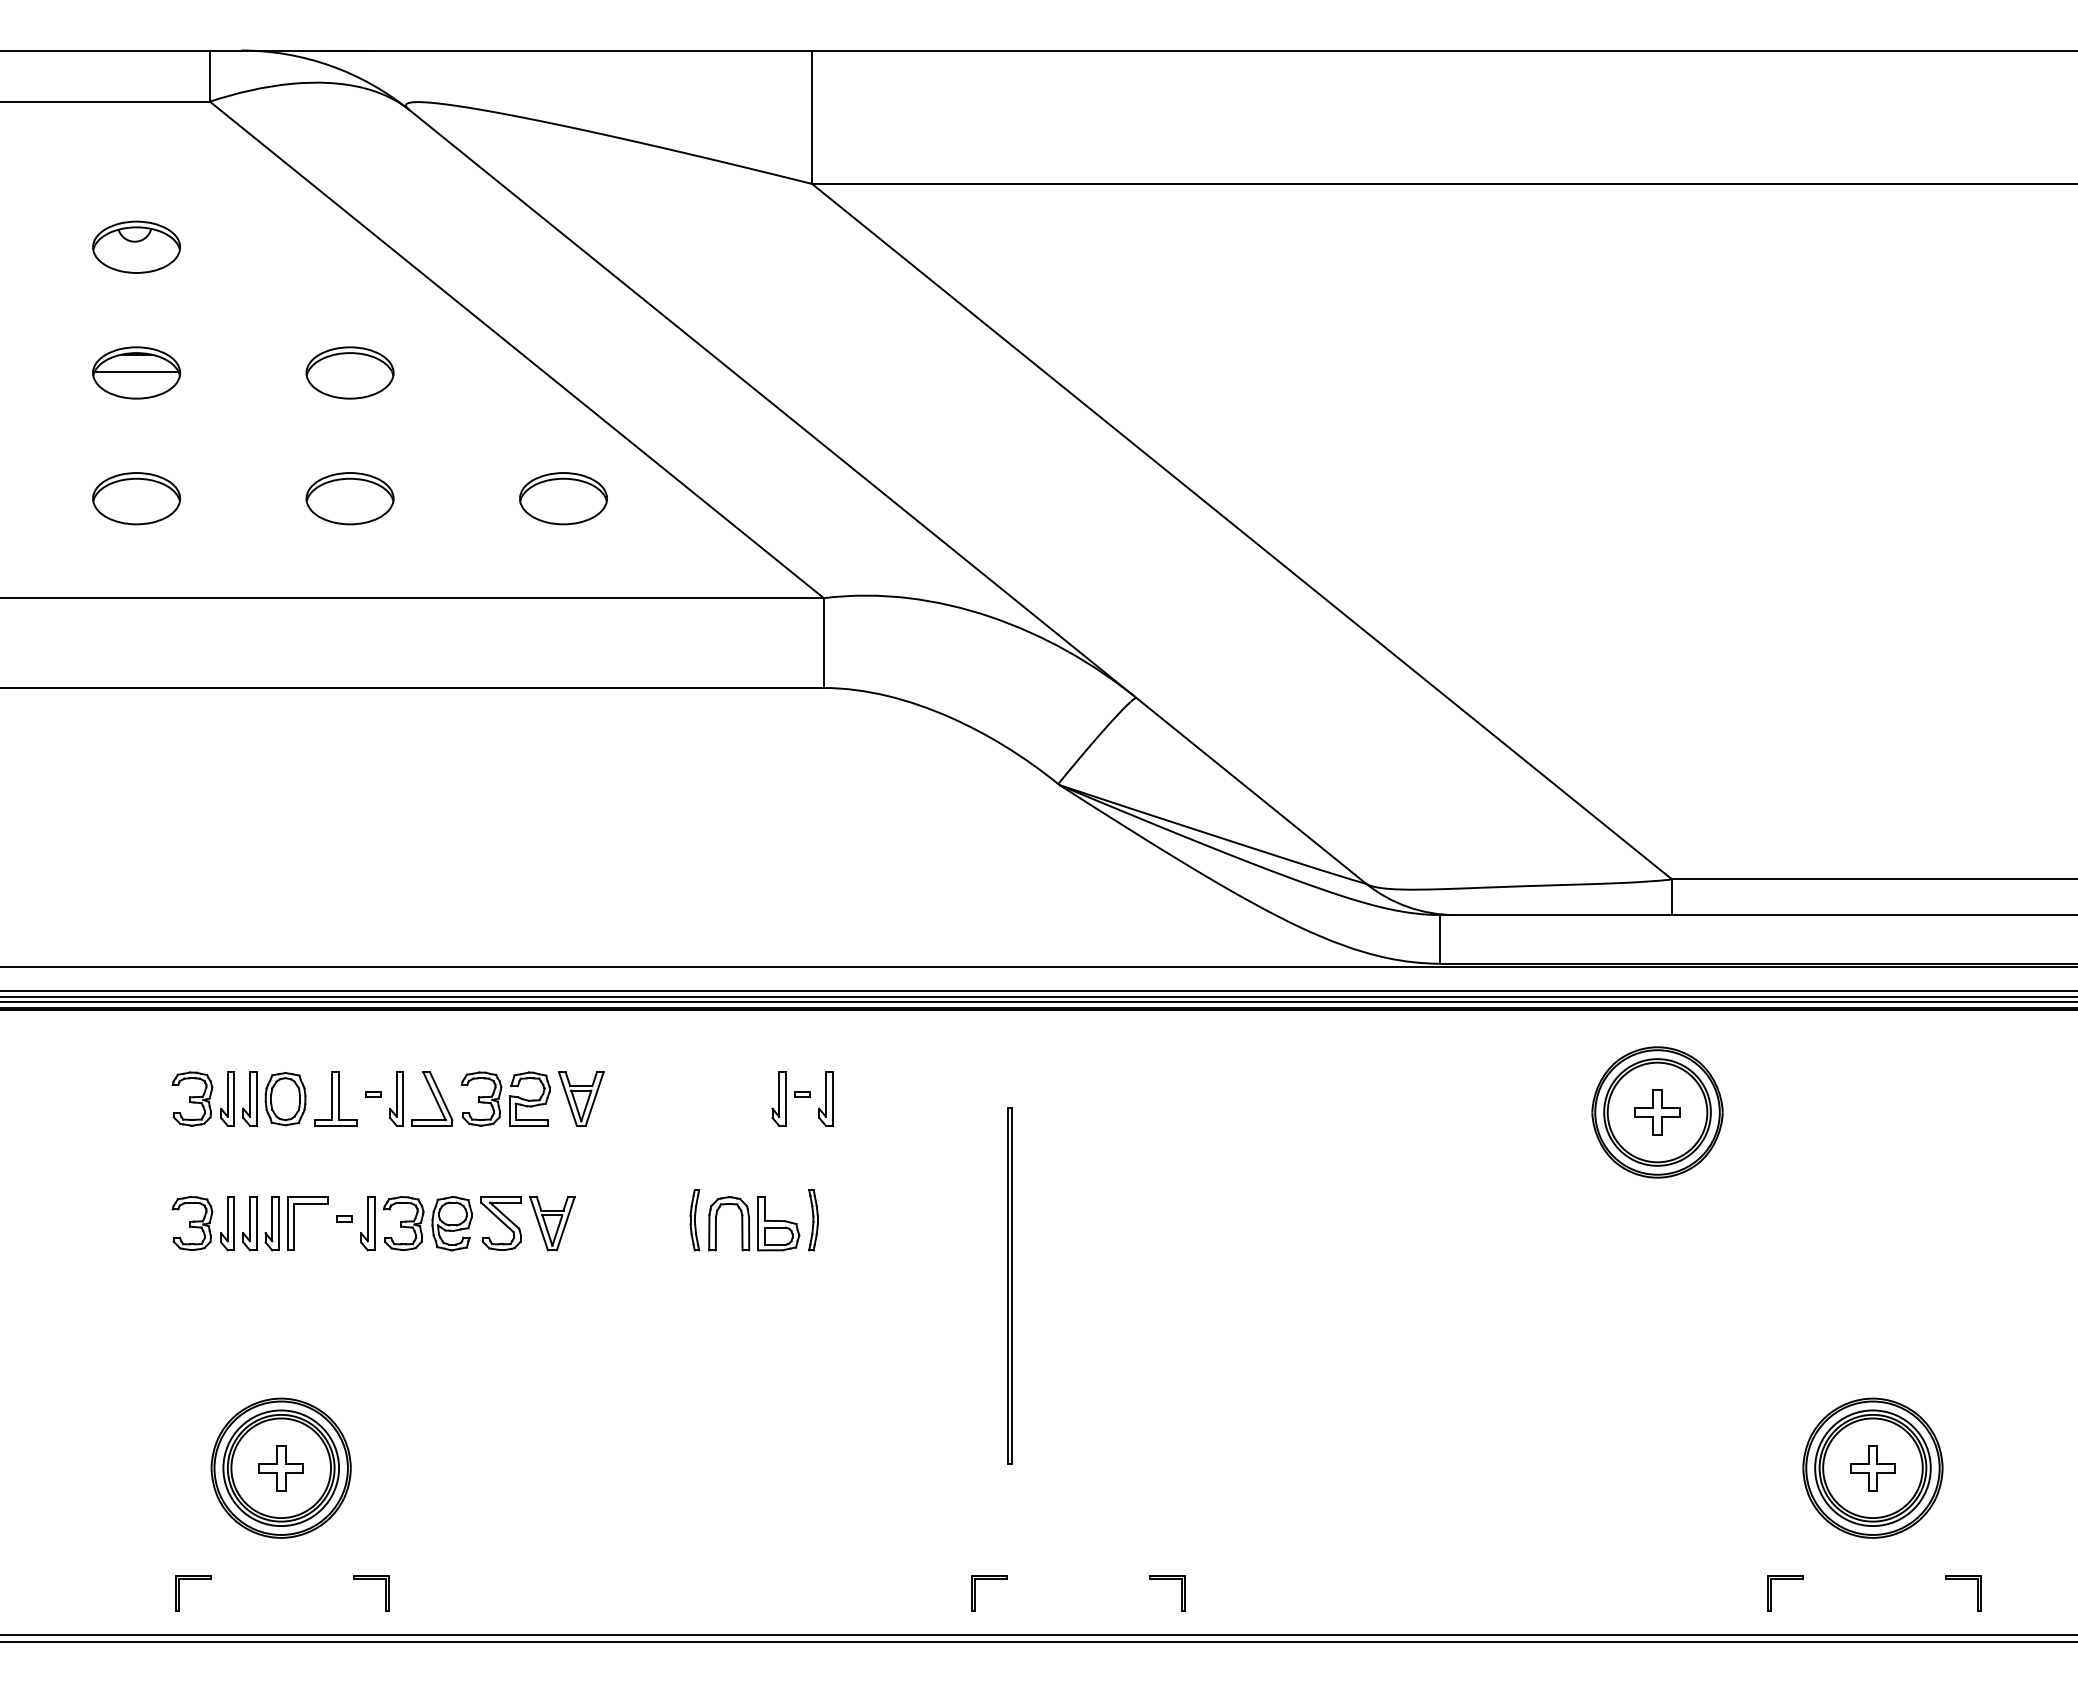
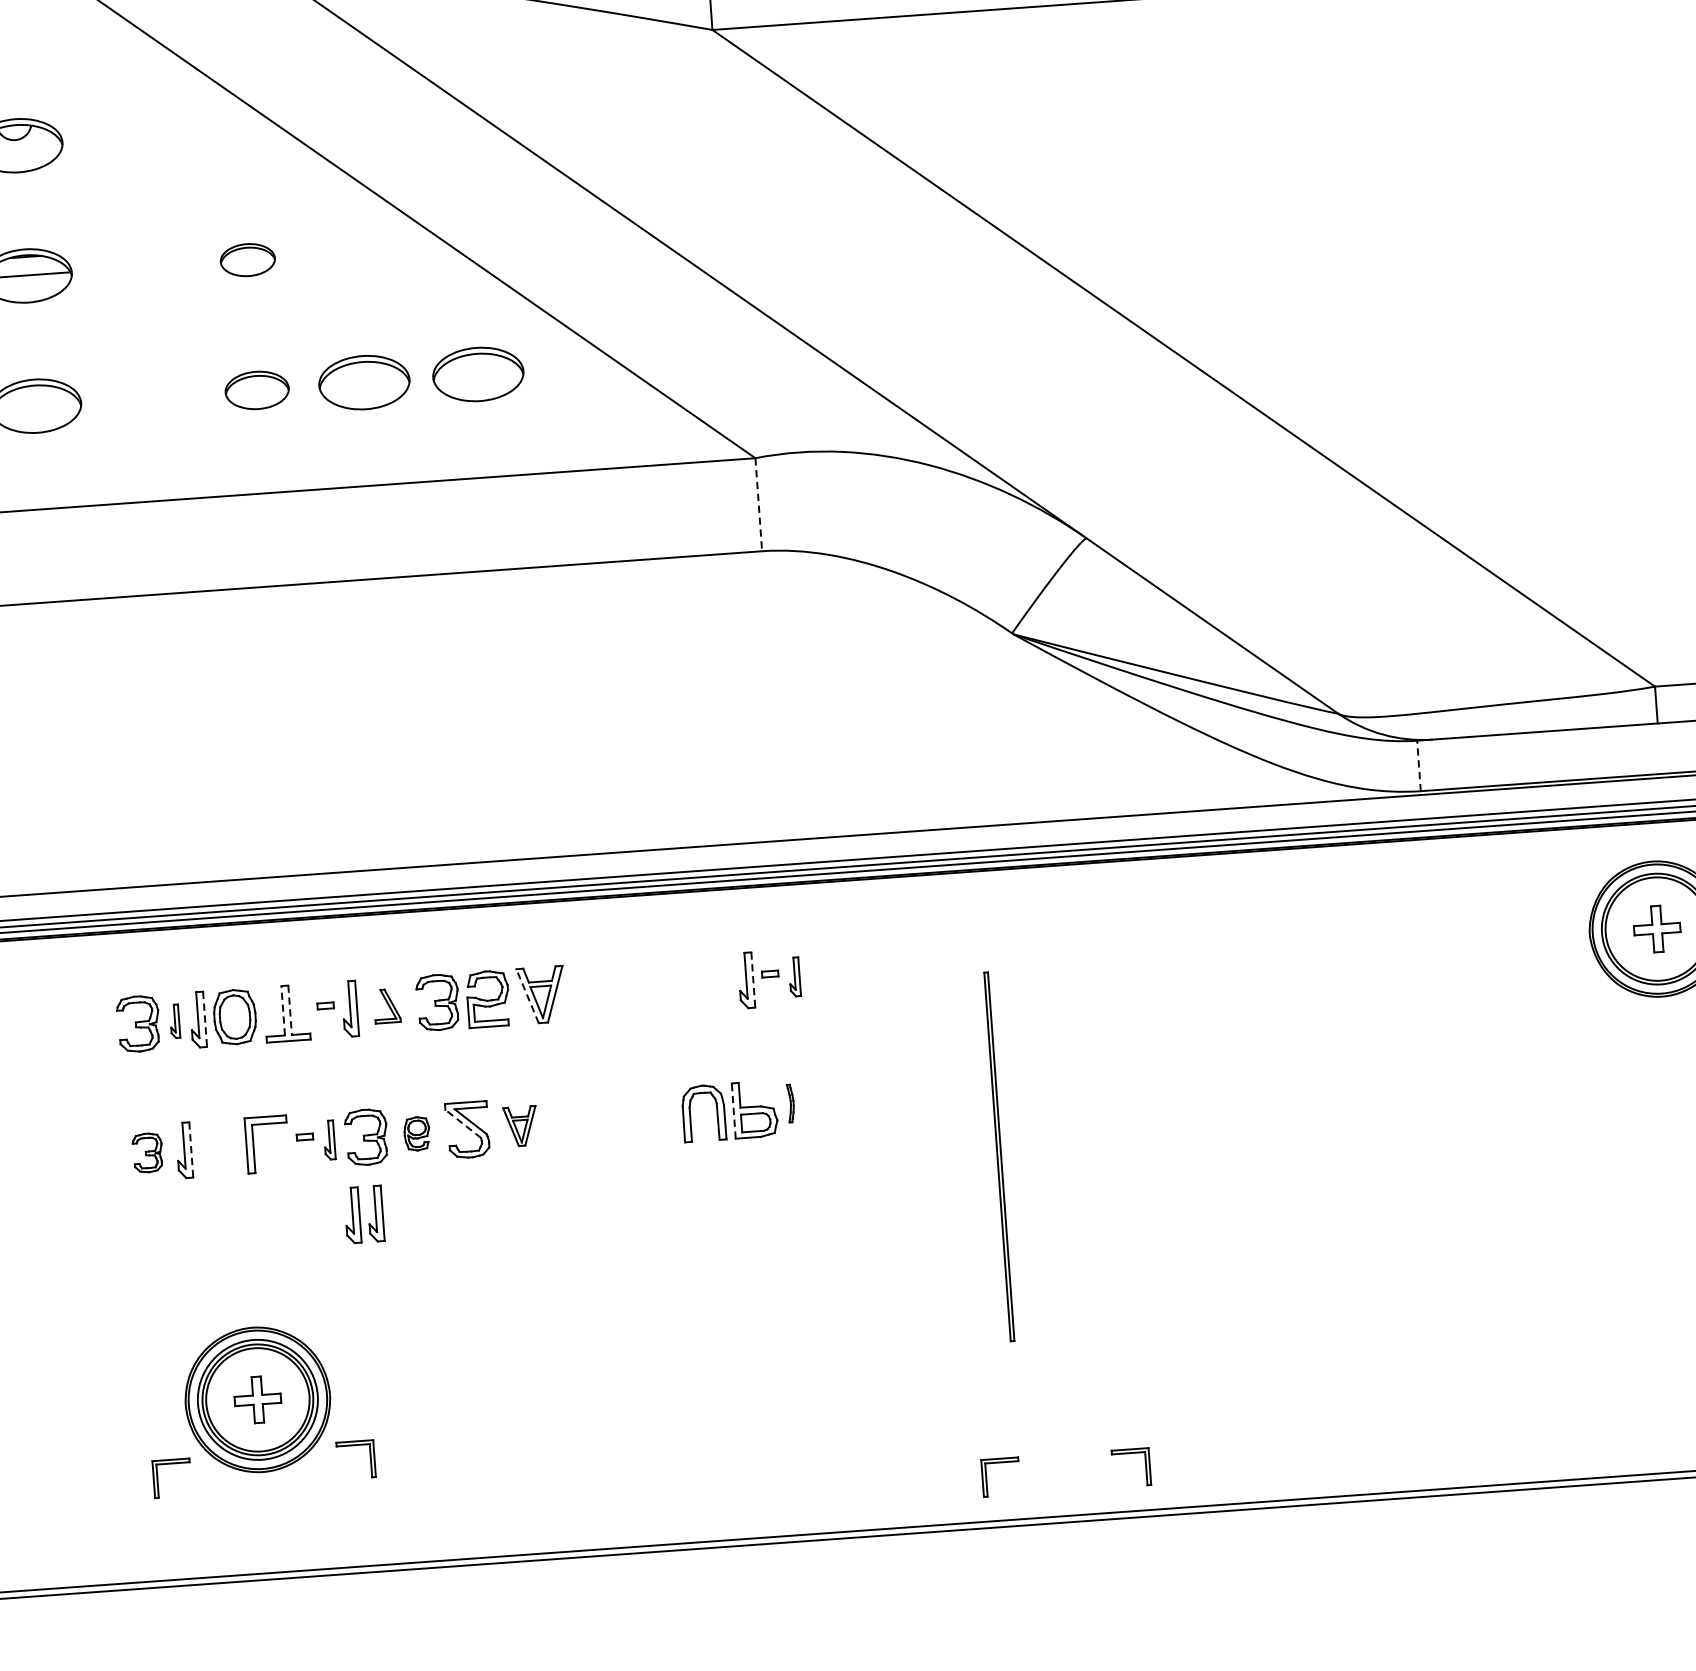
part: (349, 372) -> (247, 259), size x0.6
part: (349, 498) -> (256, 390), size x0.7
part: (453, 498) -> (364, 382), added
line: (823, 643) -> (758, 505), solid -> dashed
line: (1439, 938) -> (1418, 765), solid -> dashed
line: (332, 1096) -> (283, 1010), solid -> dashed
line: (338, 1096) -> (289, 1010), solid -> dashed
part: (227, 1098) -> (174, 1020), size x0.6
part: (432, 1098) -> (387, 1005), size x0.6
line: (567, 1098) -> (527, 995), solid -> dashed
part: (825, 1098) -> (794, 976), size x0.7
line: (256, 1099) -> (204, 1019), solid -> dashed
line: (785, 1099) -> (752, 980), solid -> dashed
line: (497, 1217) -> (463, 1124), solid -> dashed
part: (694, 1220) -> (667, 1112), removed
part: (813, 1220) -> (790, 1103), size x0.6
part: (192, 1223) -> (147, 1152), size x0.7
line: (234, 1223) -> (191, 1149), solid -> dashed
part: (260, 1223) -> (363, 1214), moved
part: (367, 1223) -> (329, 1139), size x0.7
part: (452, 1223) -> (417, 1133), size x0.6
part: (552, 1223) -> (520, 1126), size x0.7
line: (758, 1223) -> (734, 1110), solid -> dashed
part: (193, 1579) -> (171, 1463), moved
part: (371, 1579) -> (355, 1445), moved
part: (1167, 1579) -> (1130, 1453), moved

